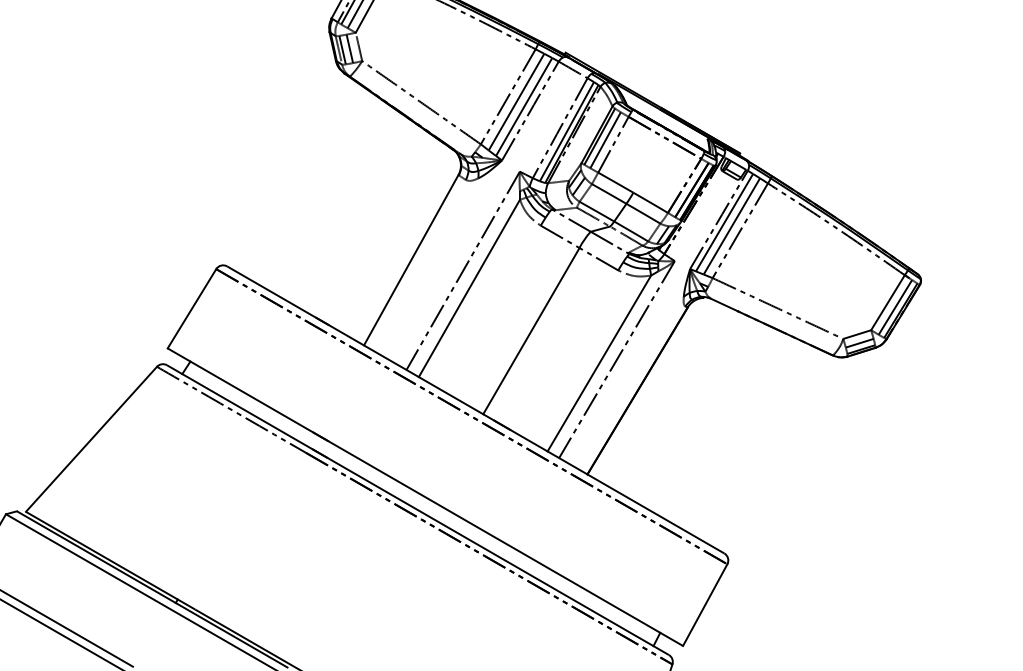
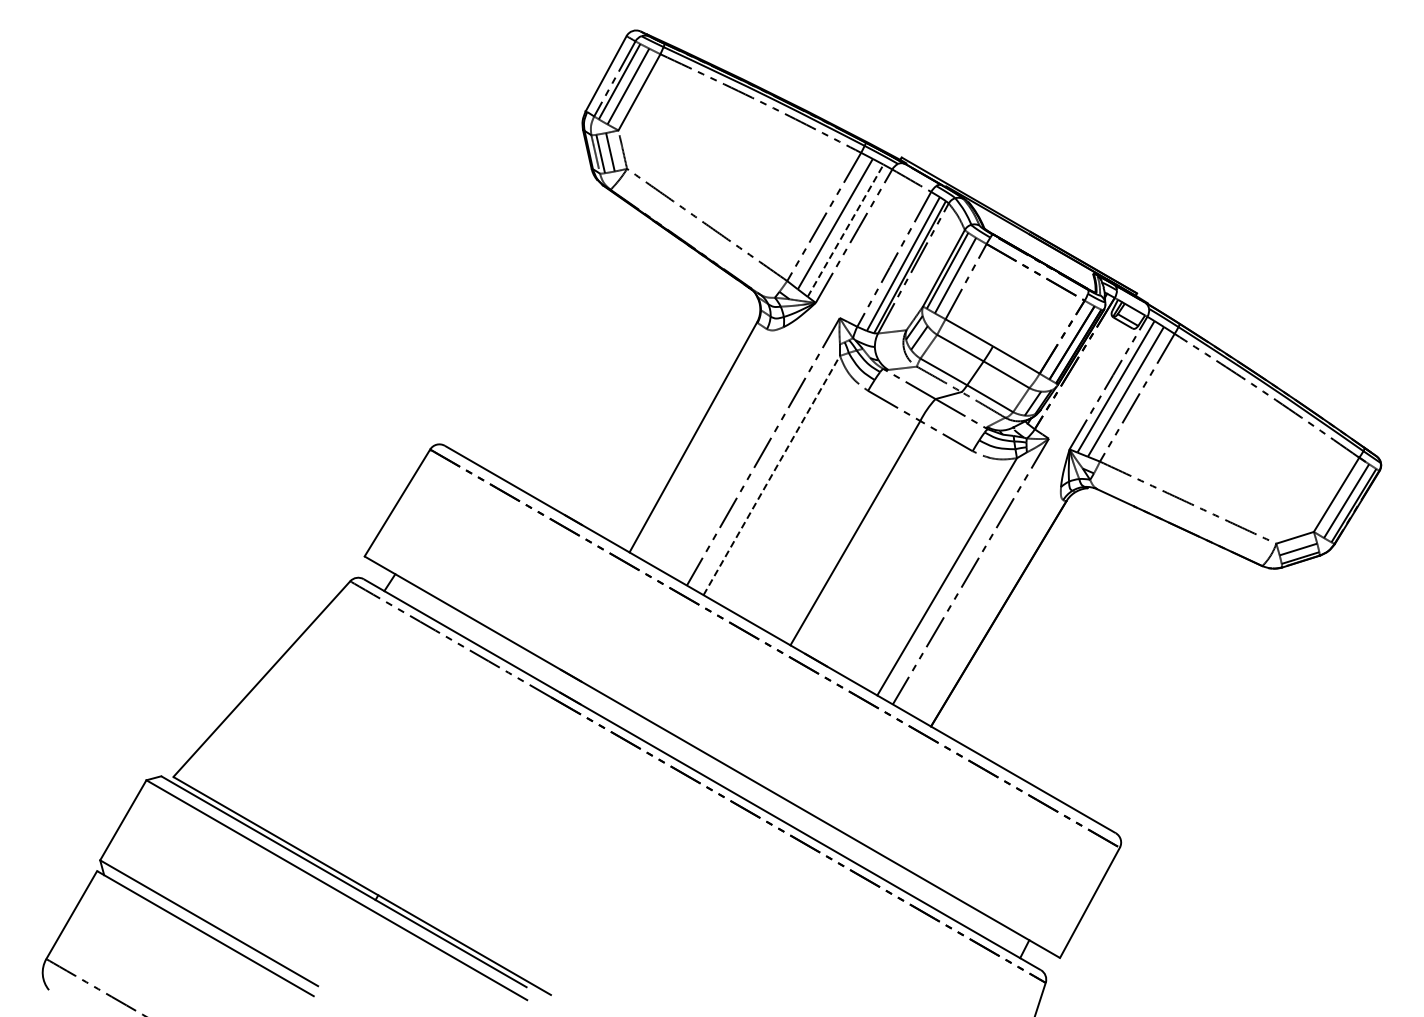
line: (524, 106) -> (846, 229), solid -> dashed
line: (469, 288) -> (771, 475), solid -> dashed

